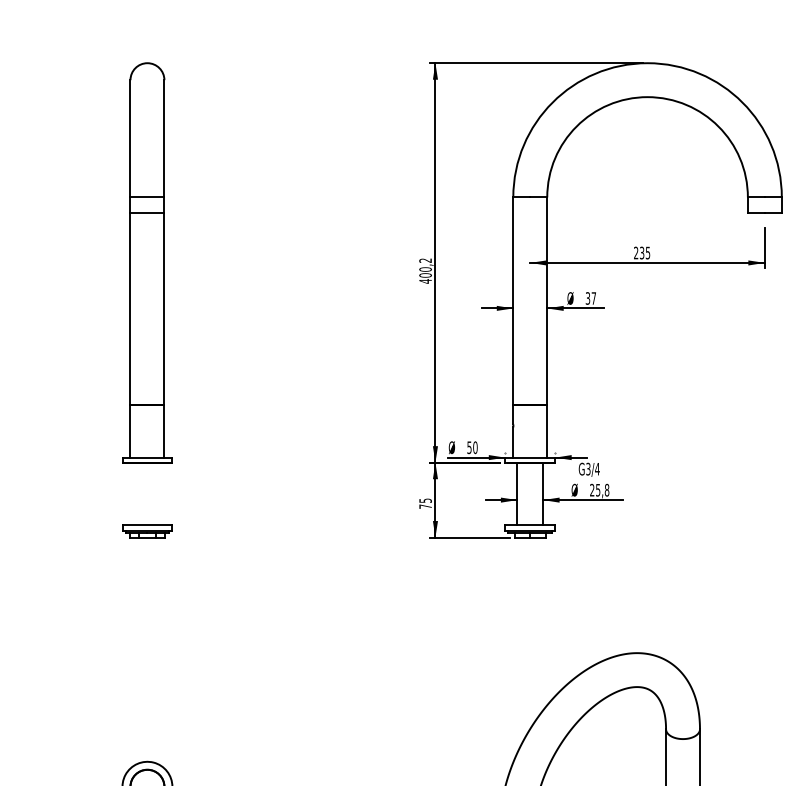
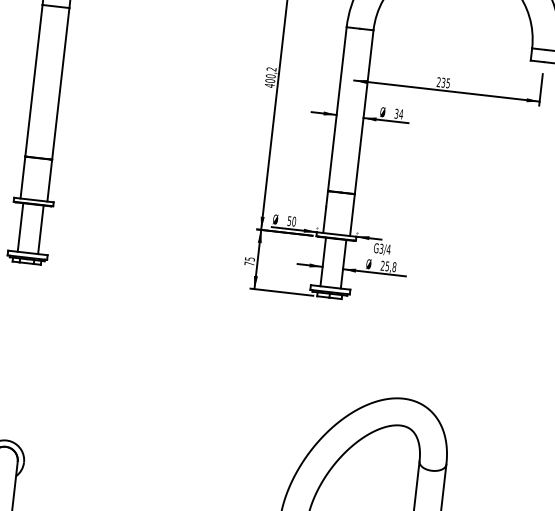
text: (593, 298) -> (400, 114), 37 -> 34
line: (134, 493) -> (20, 227), added
line: (160, 493) -> (41, 229), added

